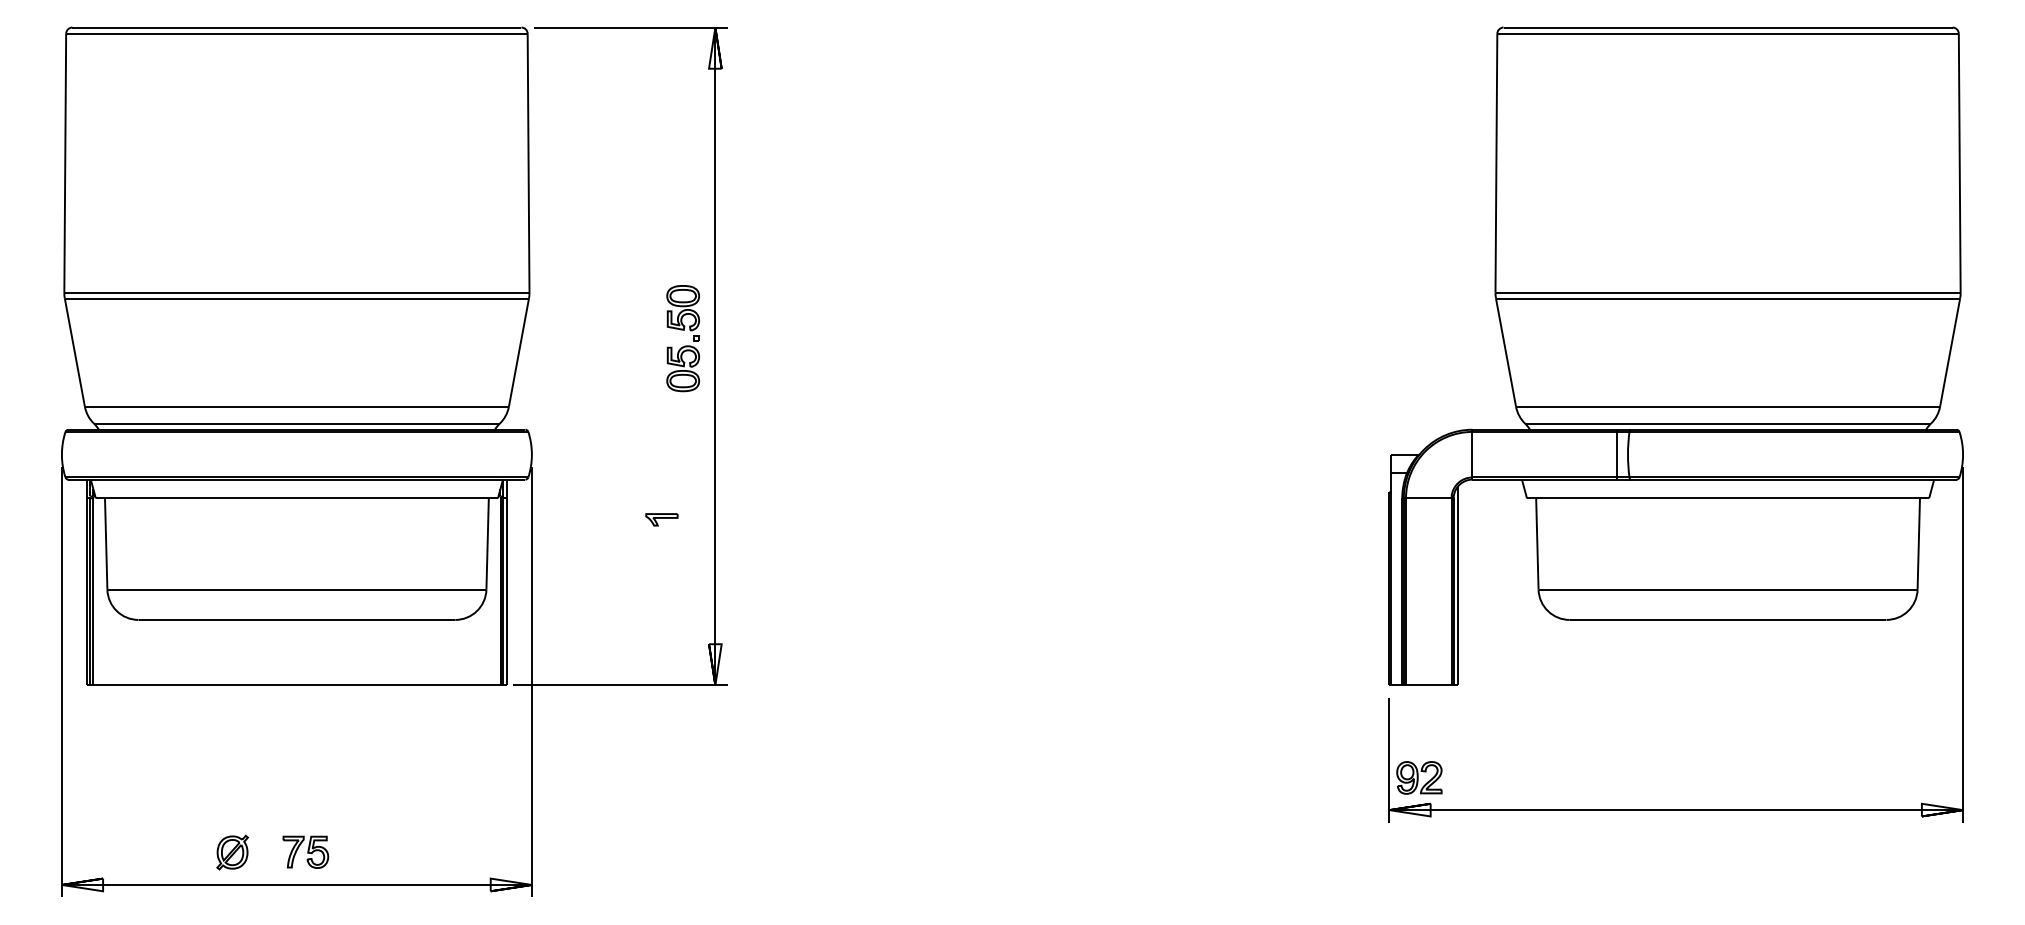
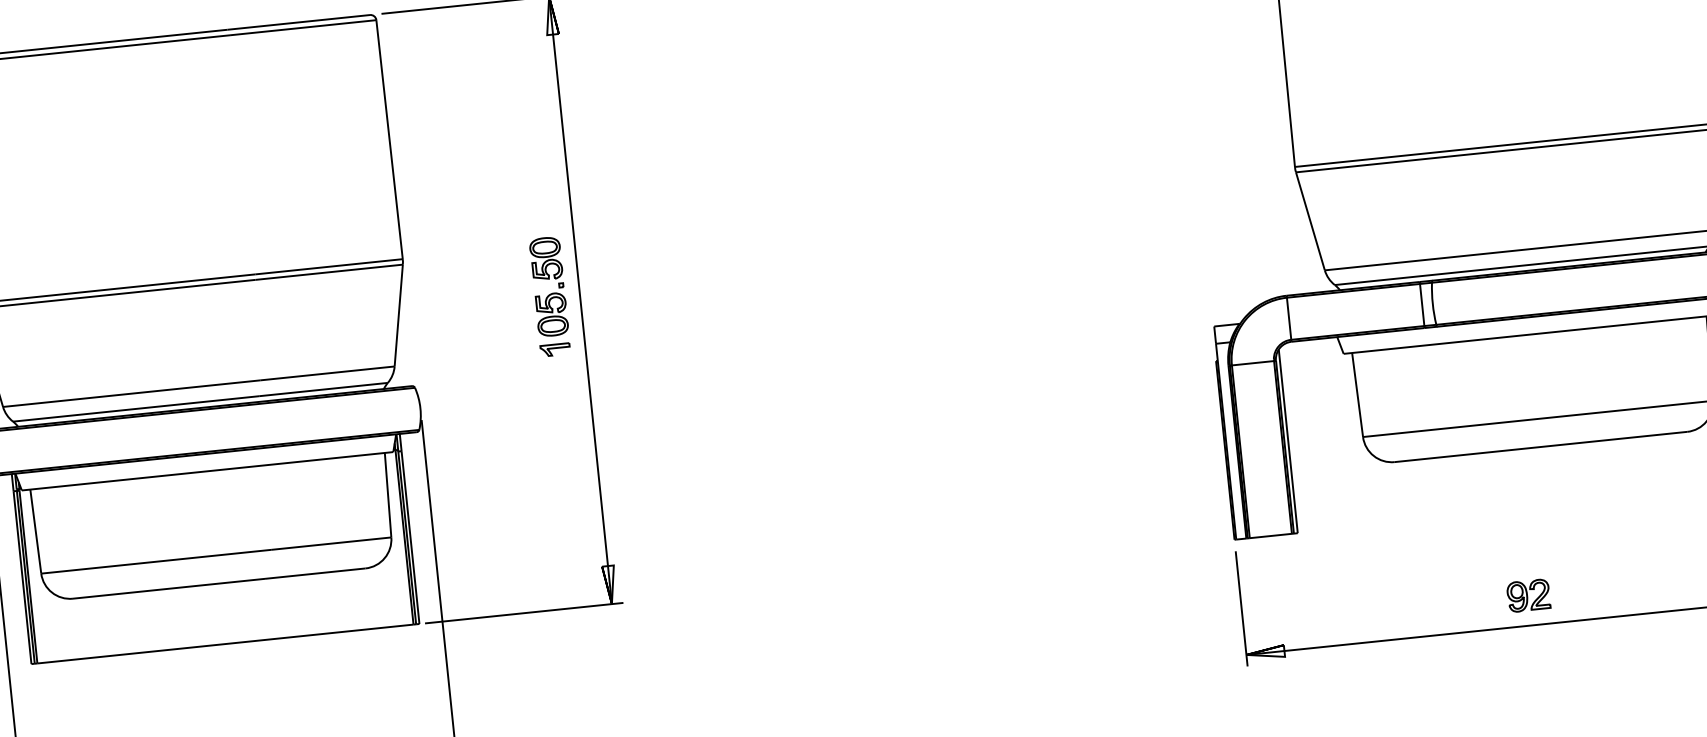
part: (661, 519) -> (554, 349), moved
part: (1419, 777) -> (1528, 595), moved

